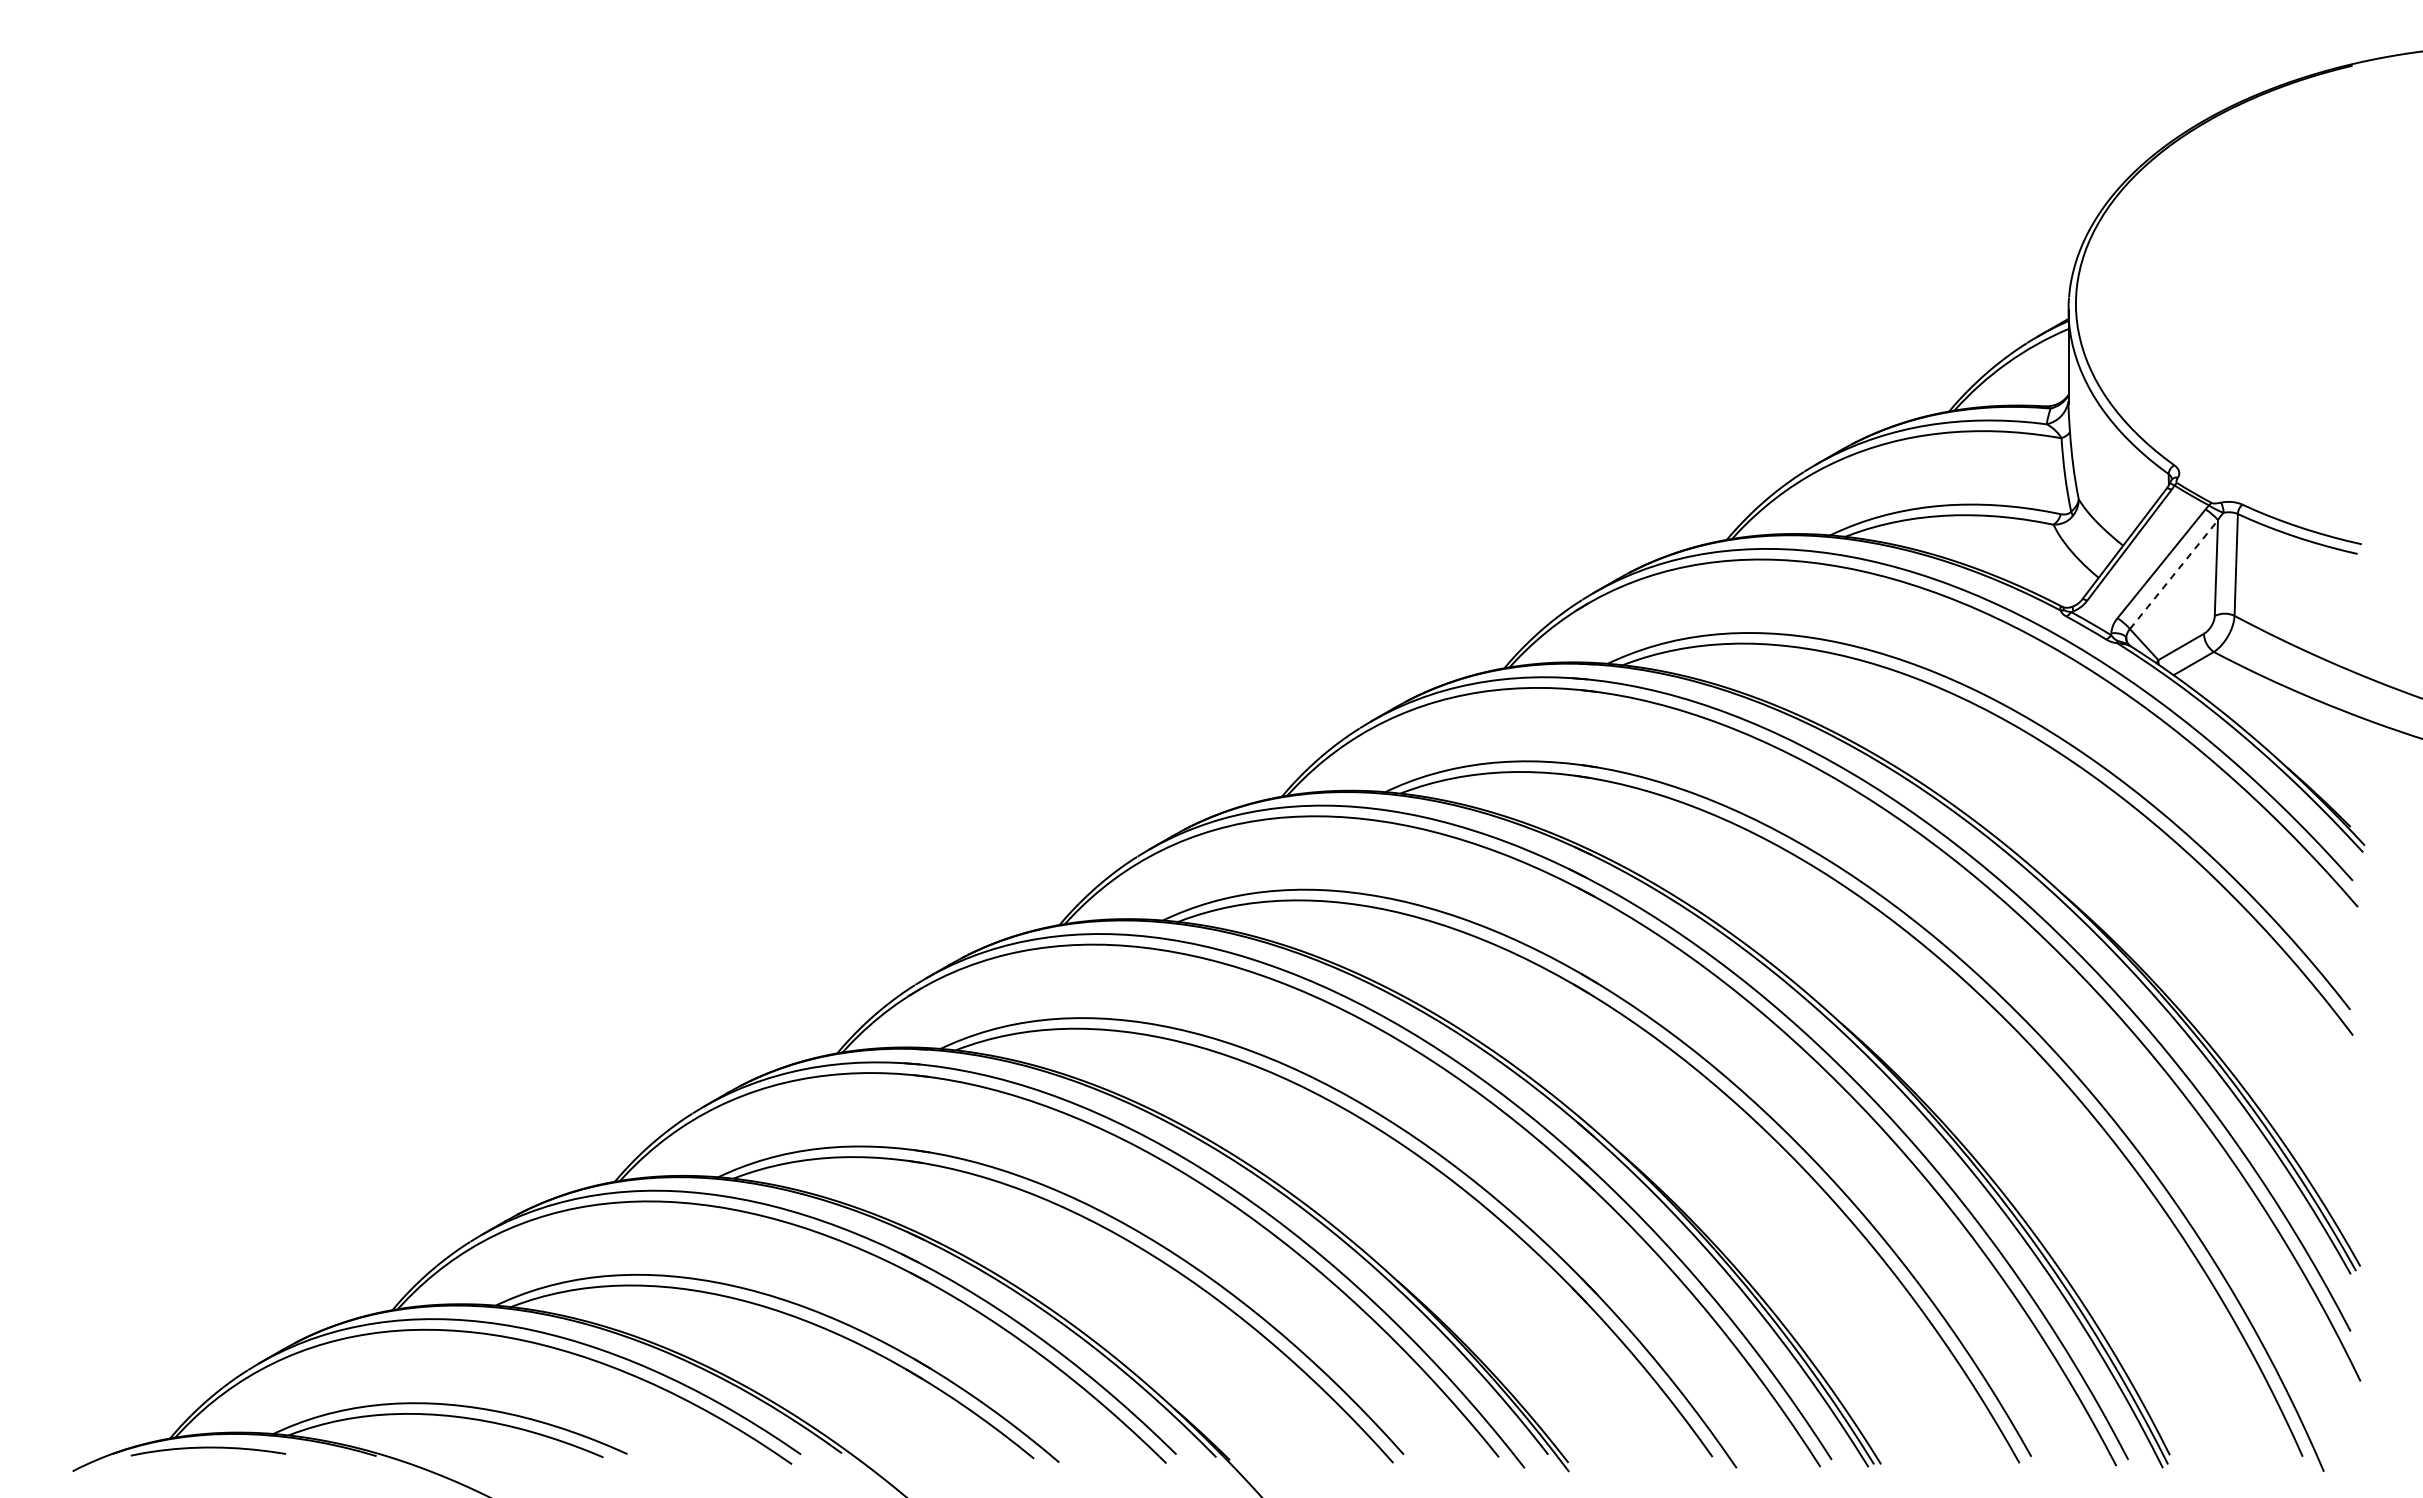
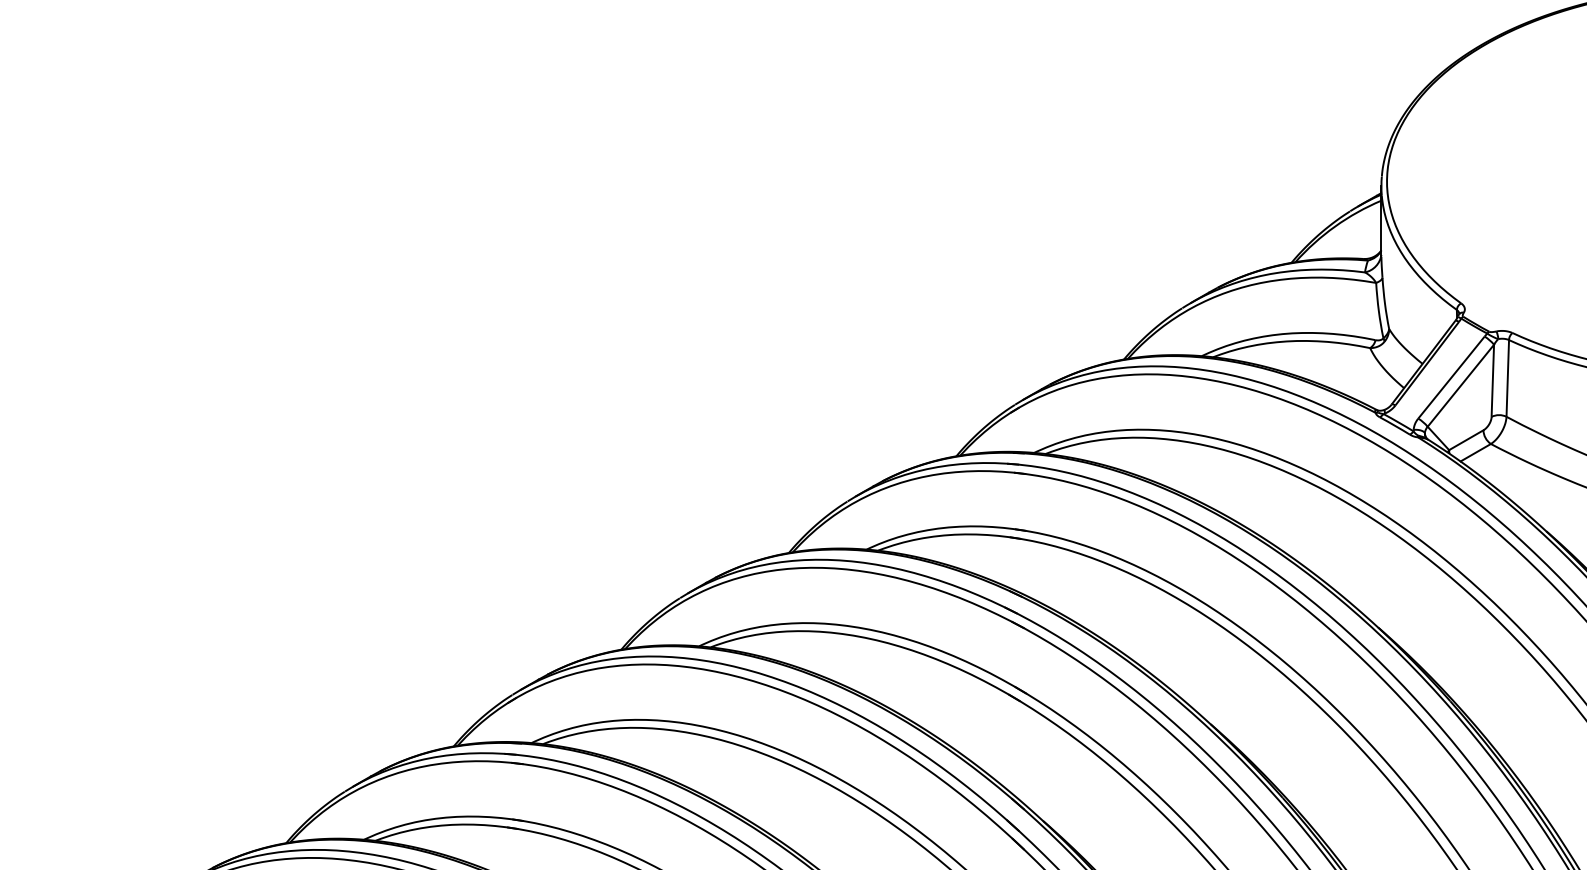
line: (2174, 574) -> (1461, 385), dashed -> solid

